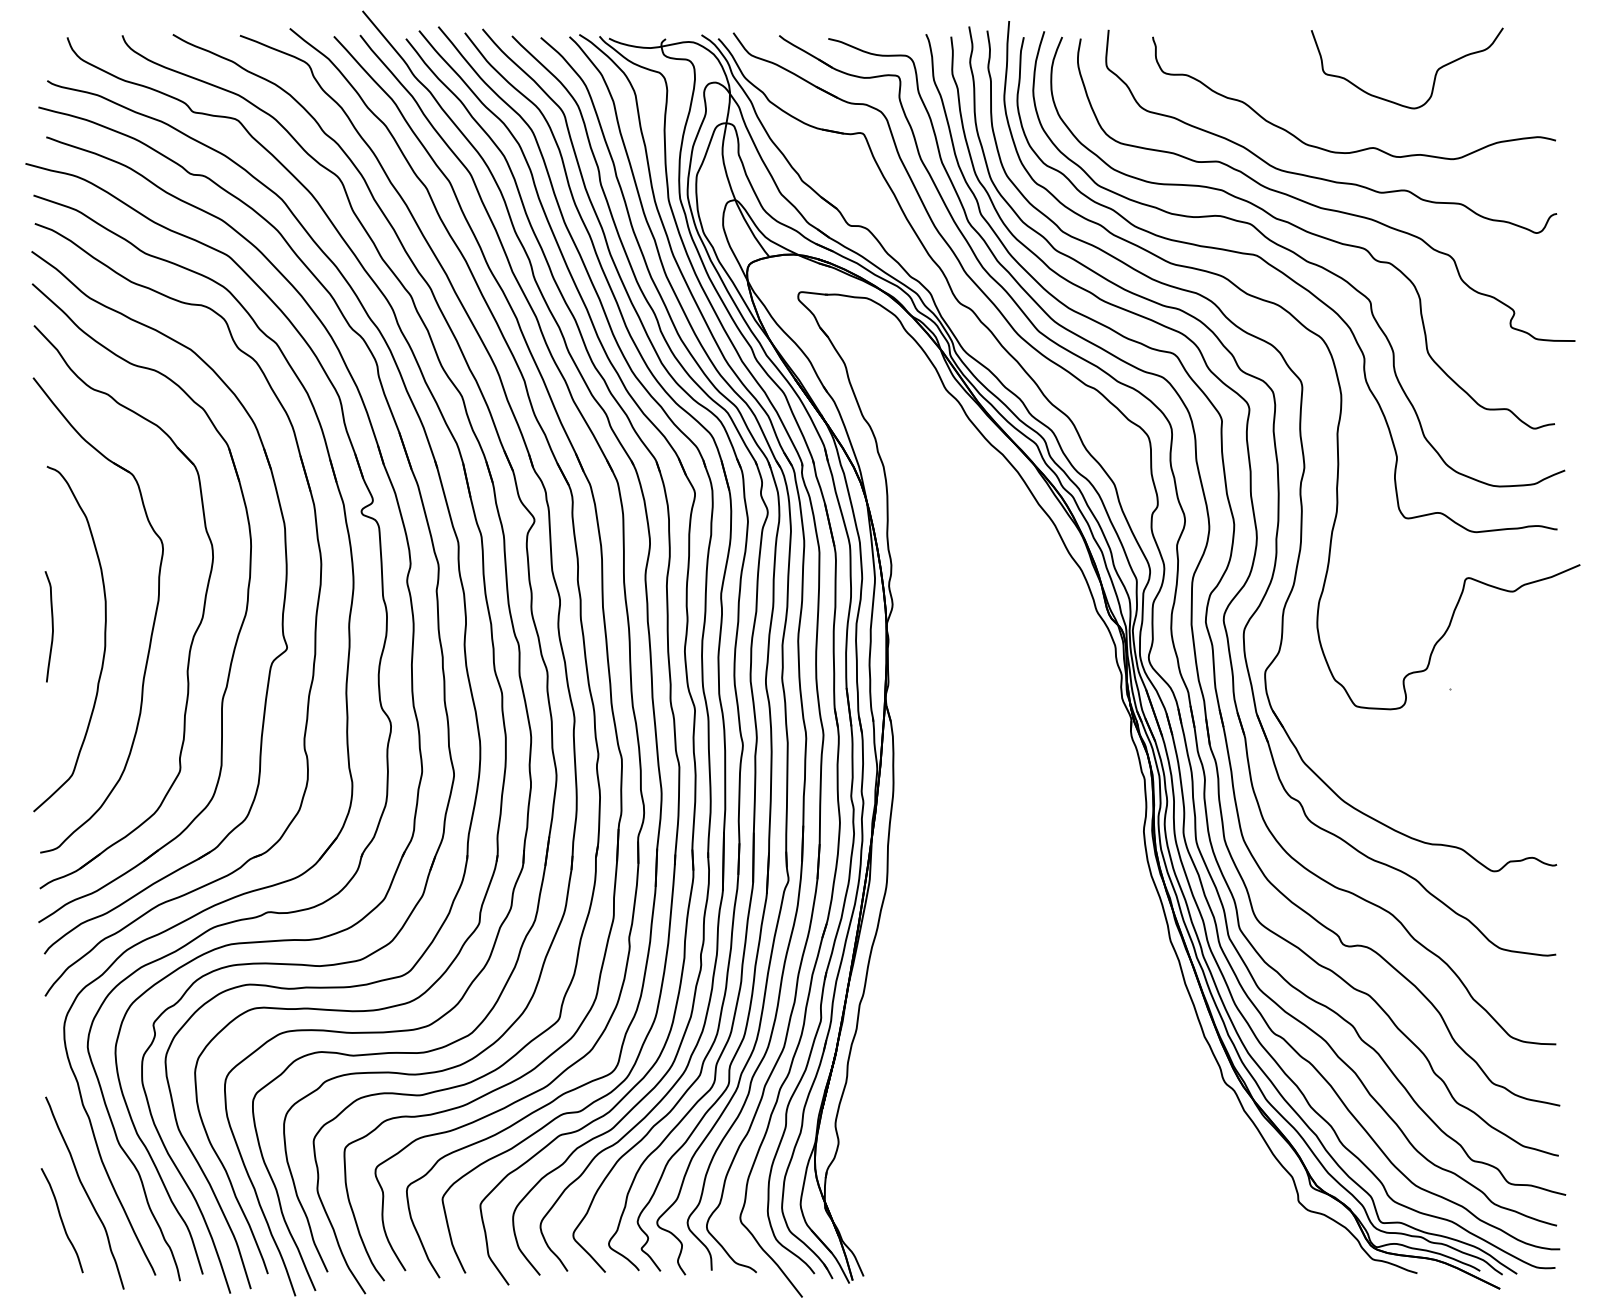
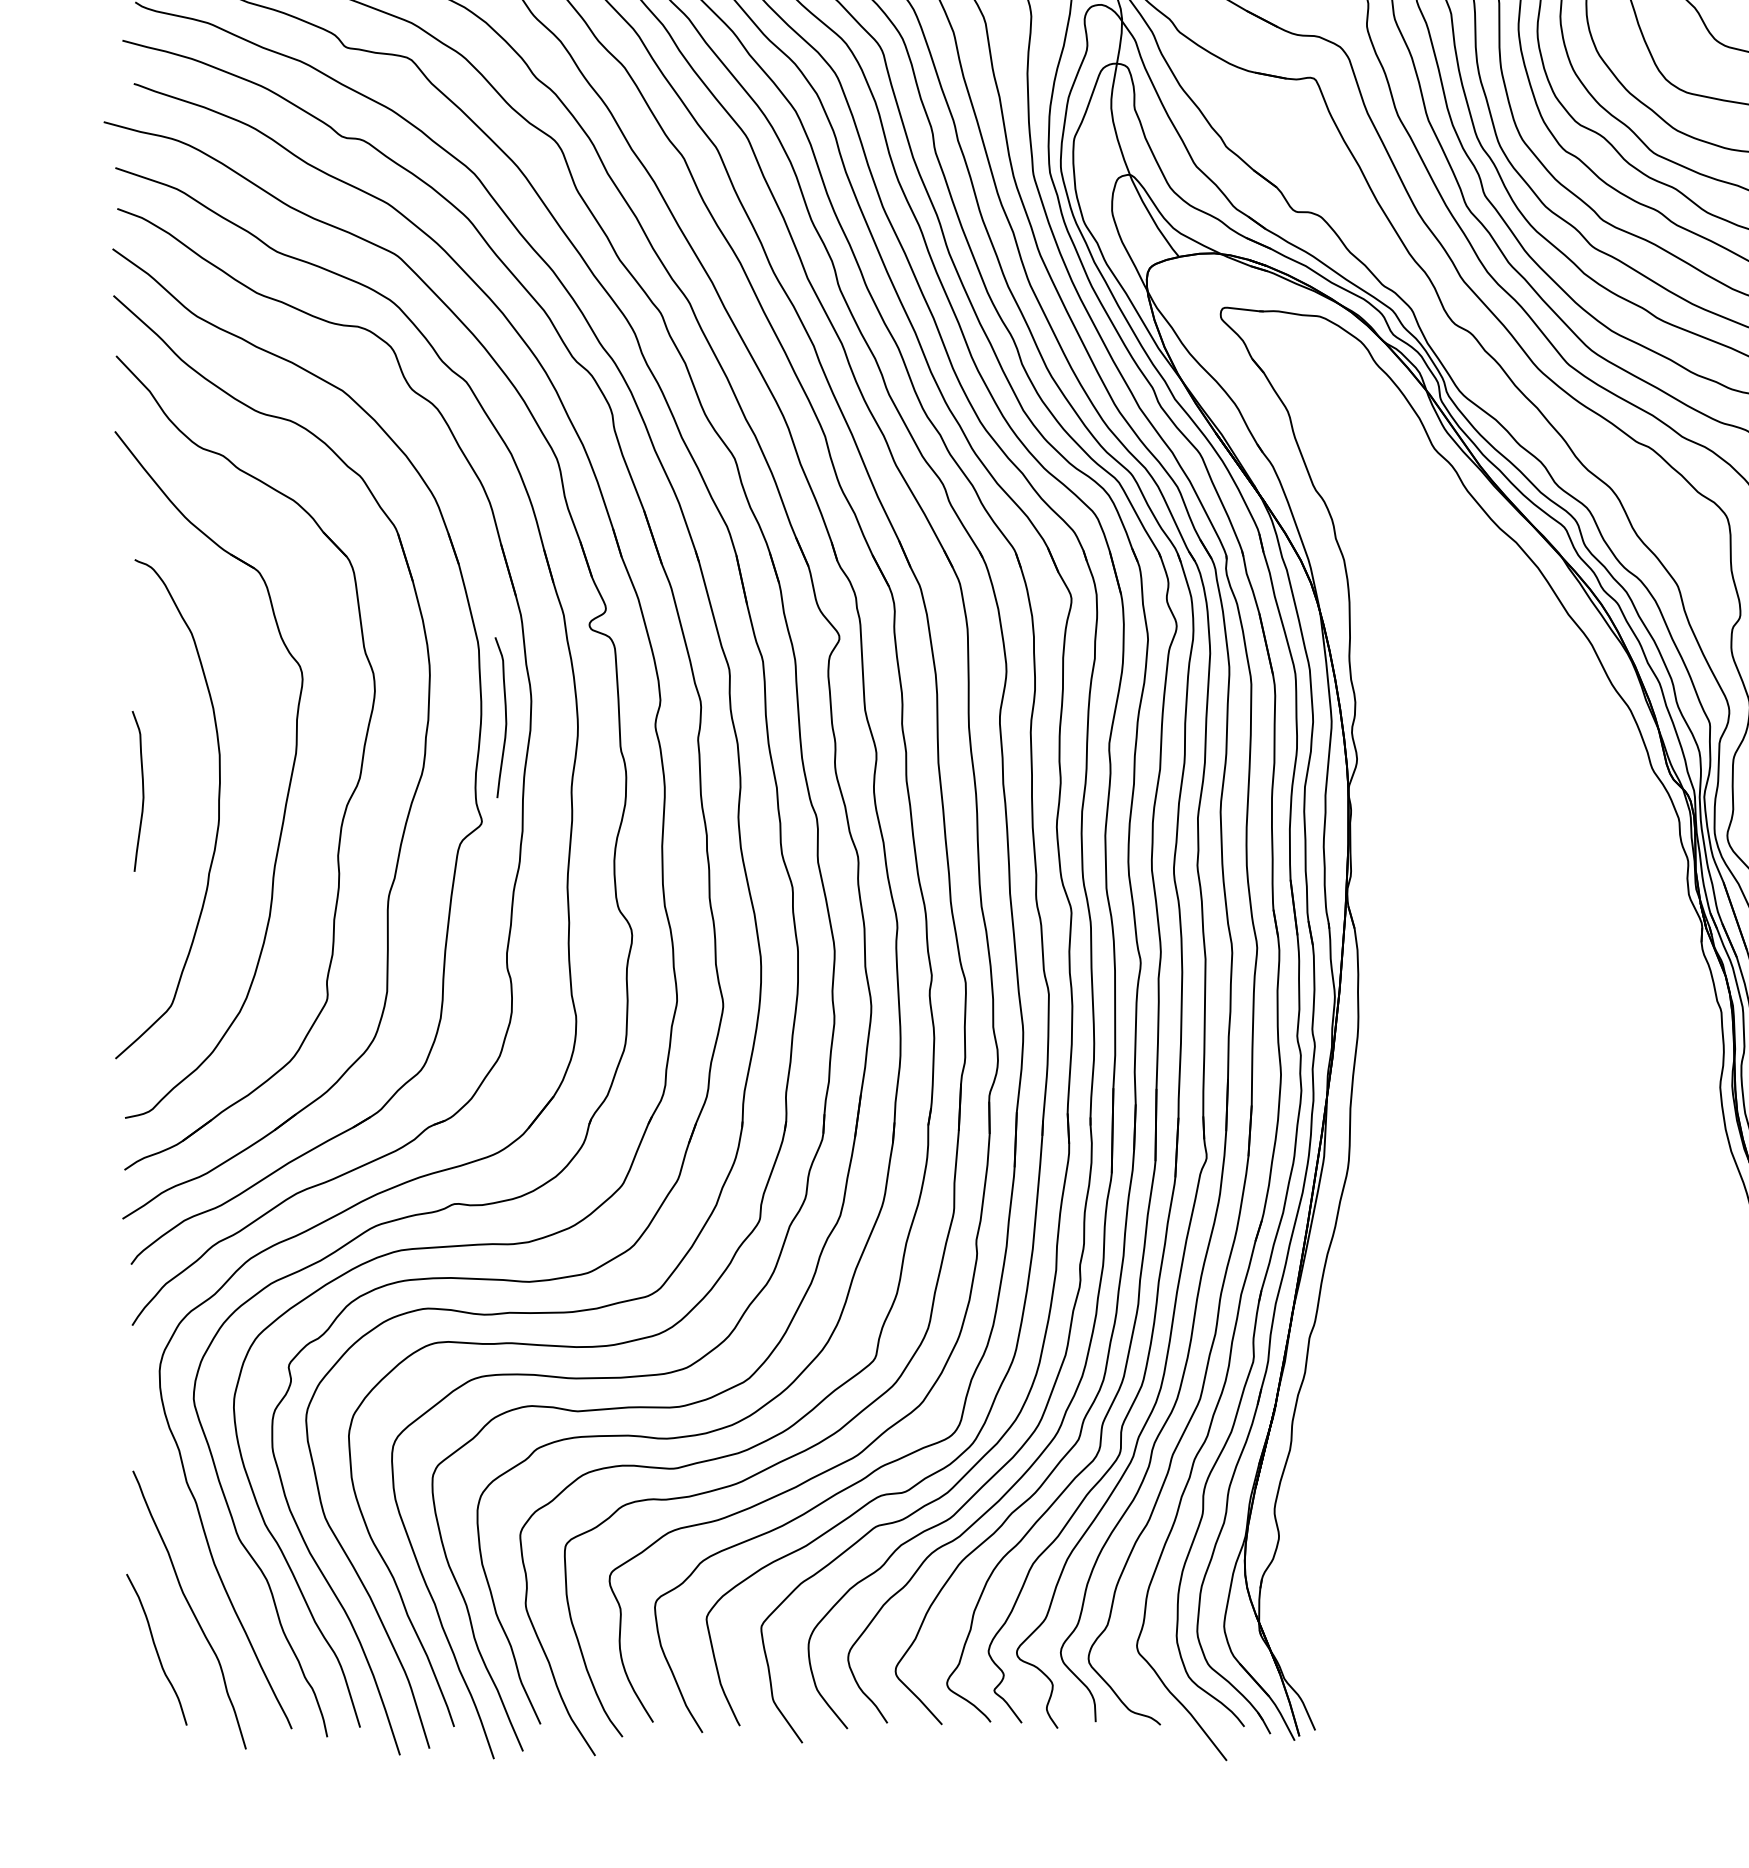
curve: (302, 574) -> (504, 715), added

